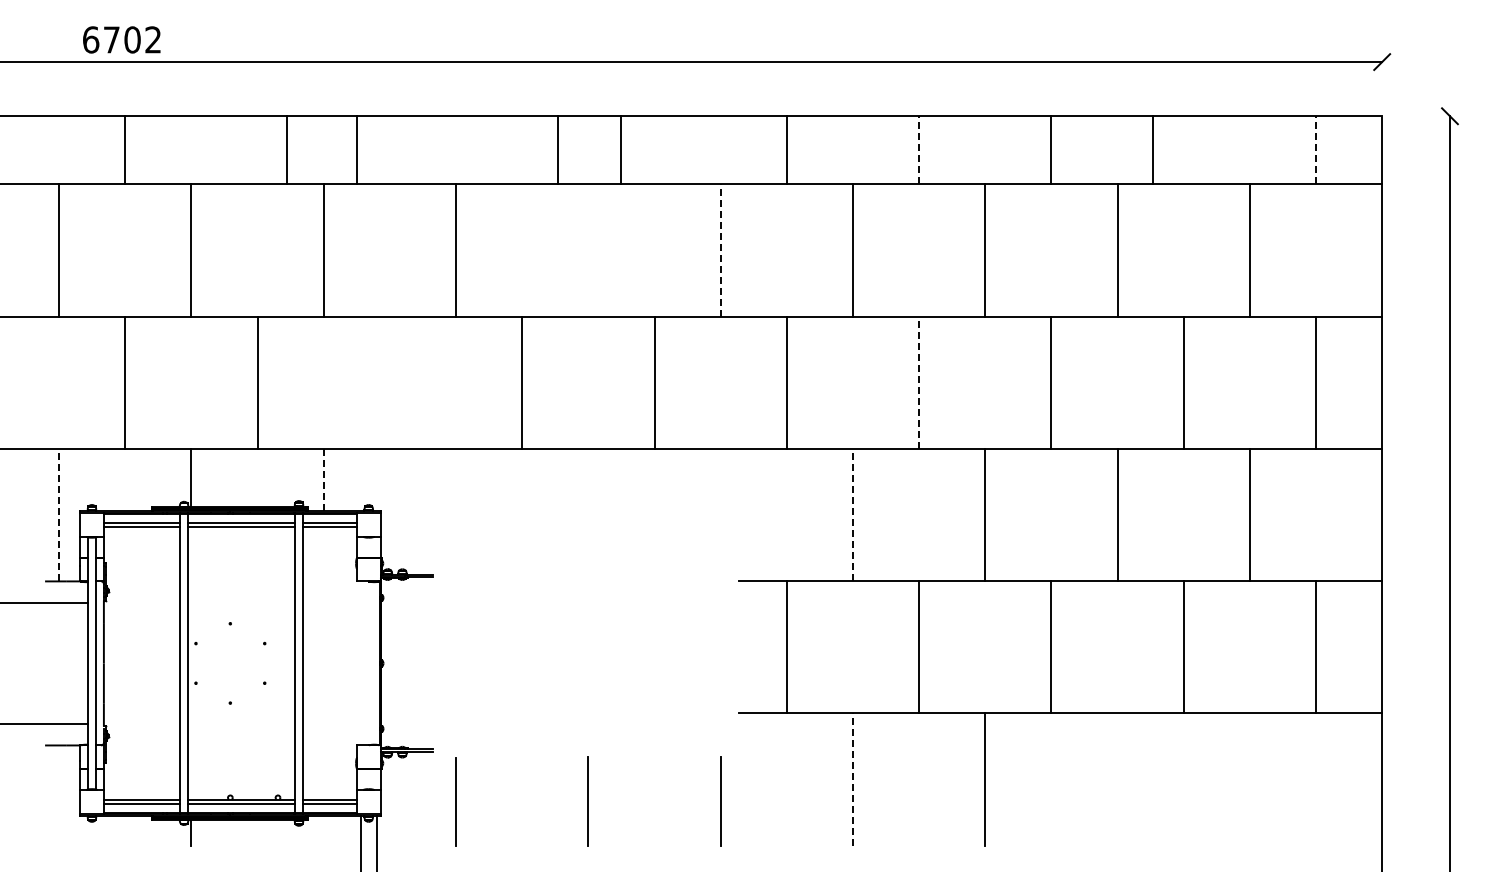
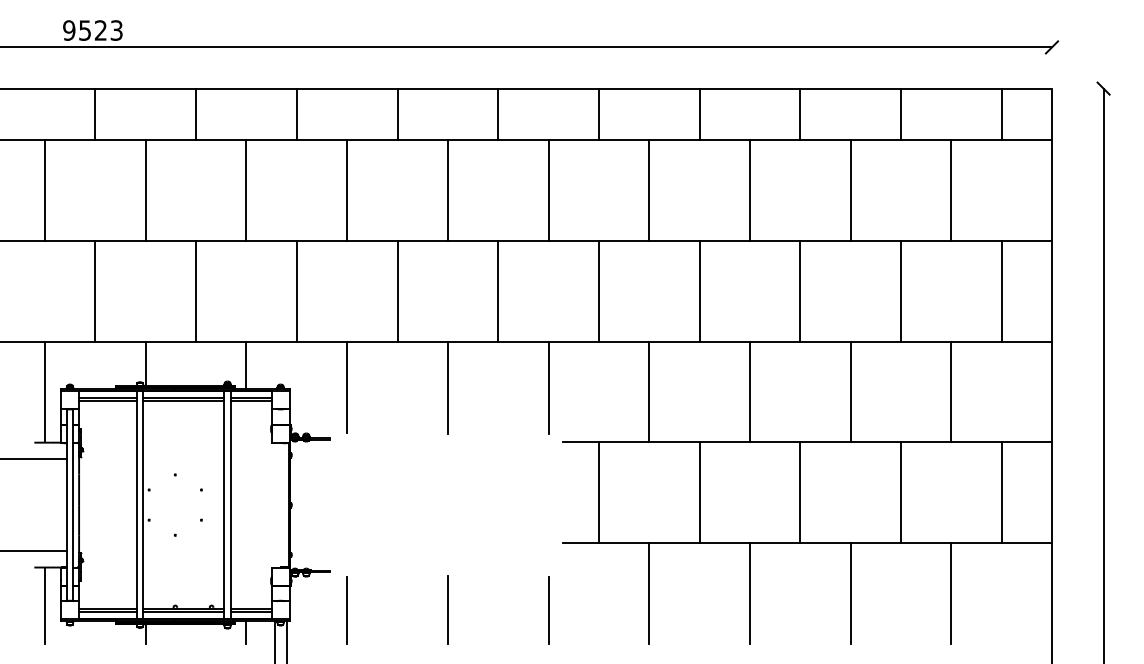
text: (121, 39) -> (92, 30), 6702 -> 9523
line: (919, 149) -> (699, 113), dashed -> solid
line: (1316, 149) -> (1002, 113), dashed -> solid
line: (286, 150) -> (196, 114), moved
line: (356, 150) -> (296, 114), moved
line: (558, 150) -> (397, 114), moved
line: (620, 150) -> (498, 114), moved
line: (1152, 150) -> (900, 114), moved
line: (720, 249) -> (548, 190), dashed -> solid
line: (588, 250) -> (447, 190), added
line: (389, 382) -> (296, 291), added
line: (919, 382) -> (699, 291), dashed -> solid
line: (323, 479) -> (246, 365), dashed -> solid
line: (456, 508) -> (347, 387), added
line: (588, 508) -> (447, 387), added
line: (720, 508) -> (548, 387), added
line: (59, 514) -> (45, 391), dashed -> solid
line: (852, 514) -> (648, 391), dashed -> solid
line: (852, 779) -> (648, 593), dashed -> solid
line: (1117, 779) -> (850, 593), added
line: (1249, 779) -> (951, 593), added
line: (59, 795) -> (45, 605), added
line: (323, 830) -> (246, 632), added

